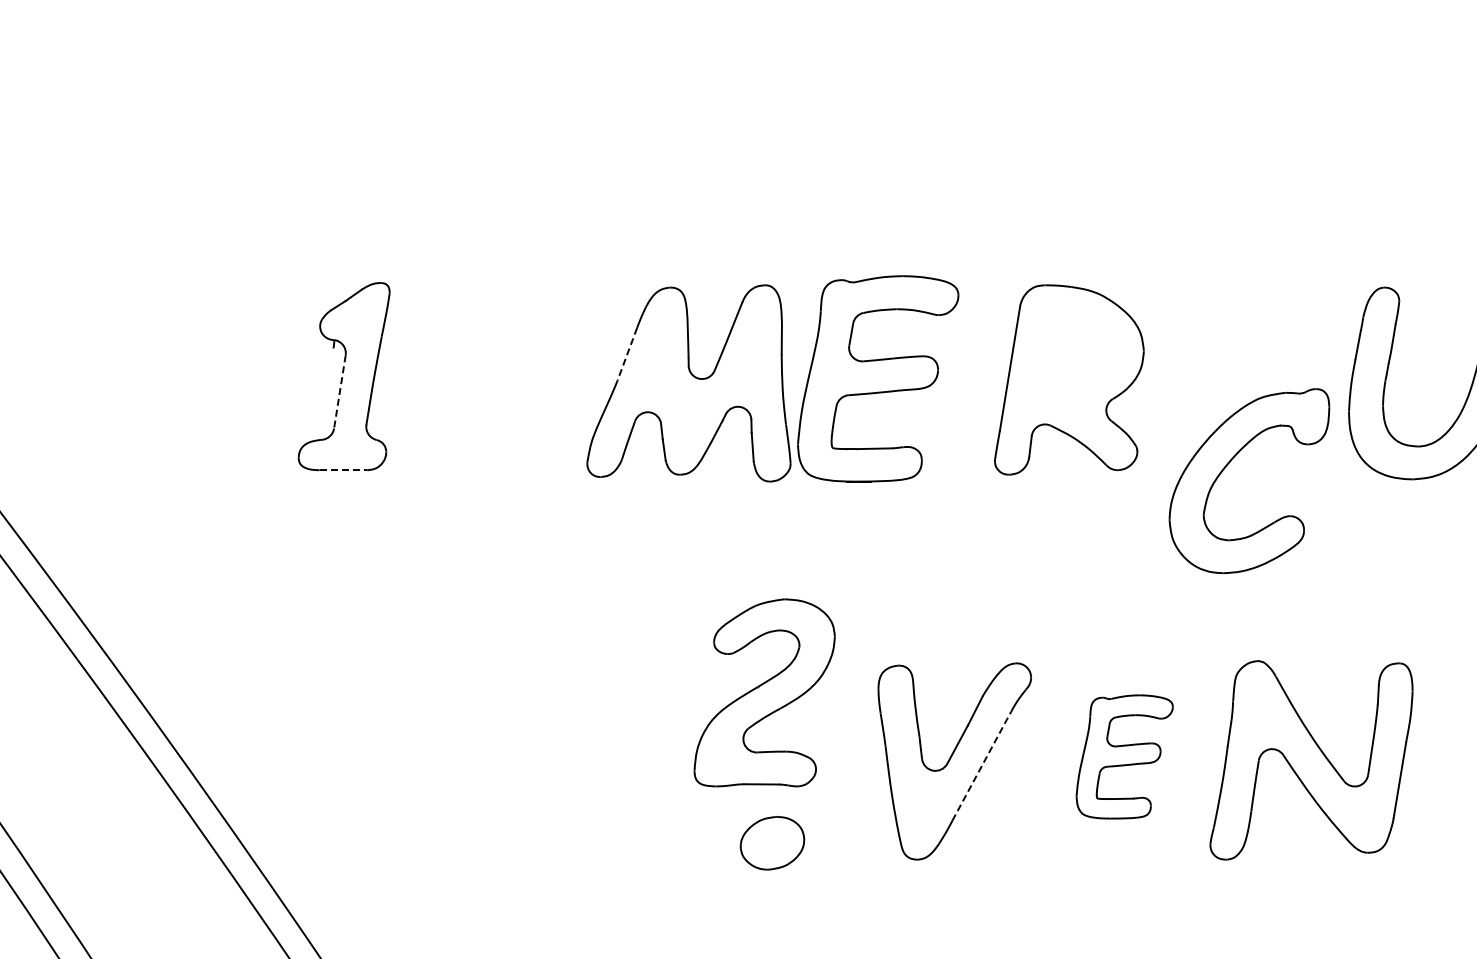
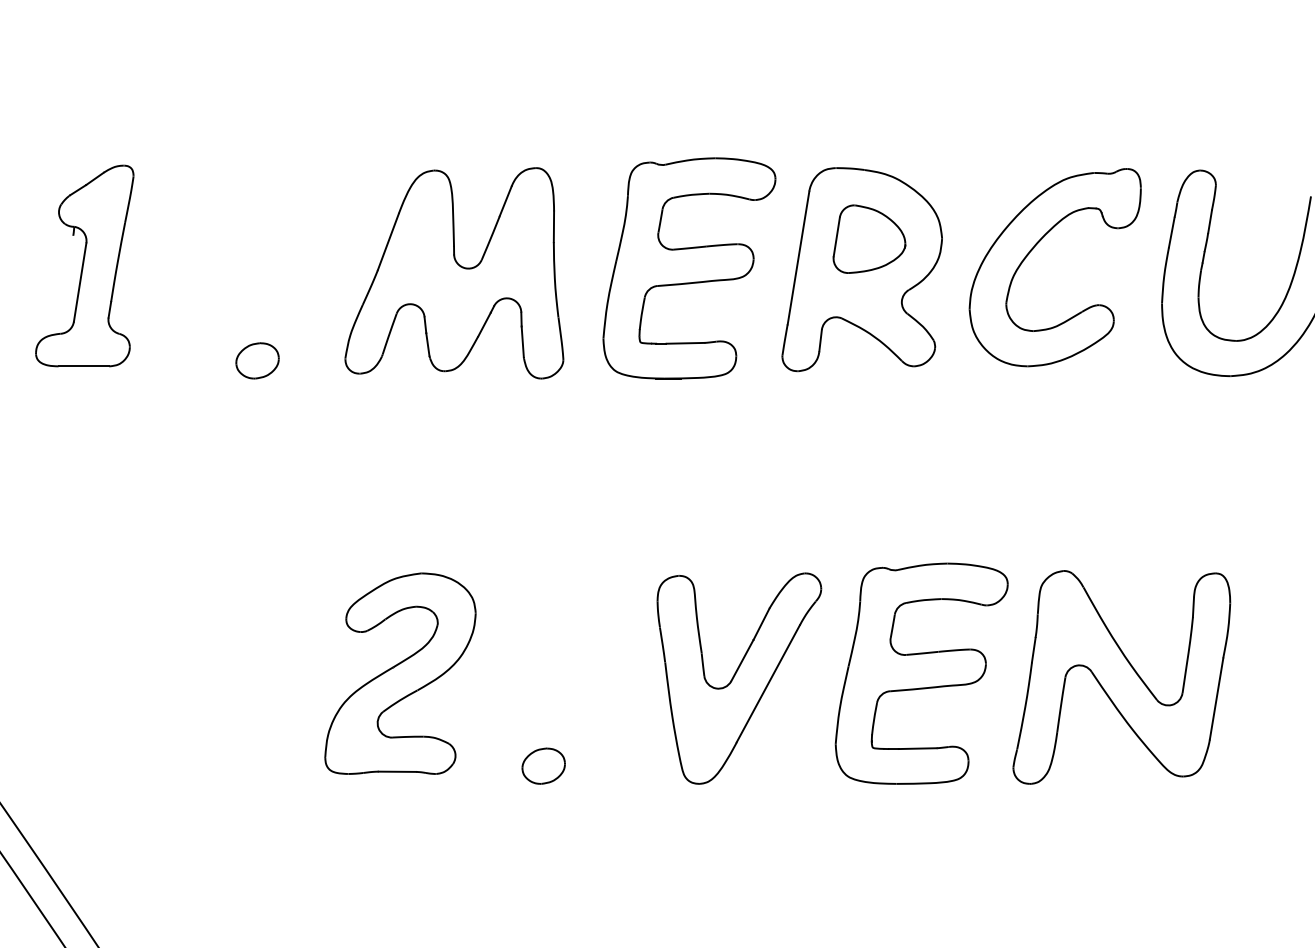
part: (1075, 351) -> (868, 239), added
line: (627, 354) -> (388, 242), dashed -> solid
part: (878, 378) -> (689, 268), moved
line: (339, 392) -> (79, 283), dashed -> solid
part: (1230, 462) -> (1034, 247), moved
part: (505, 464) -> (257, 360), added
line: (343, 470) -> (84, 366), dashed -> solid
part: (764, 692) -> (400, 673), moved
part: (1124, 756) -> (921, 673), size x1.67
line: (981, 766) -> (768, 684), dashed -> solid
part: (771, 842) -> (542, 765), size x0.62

